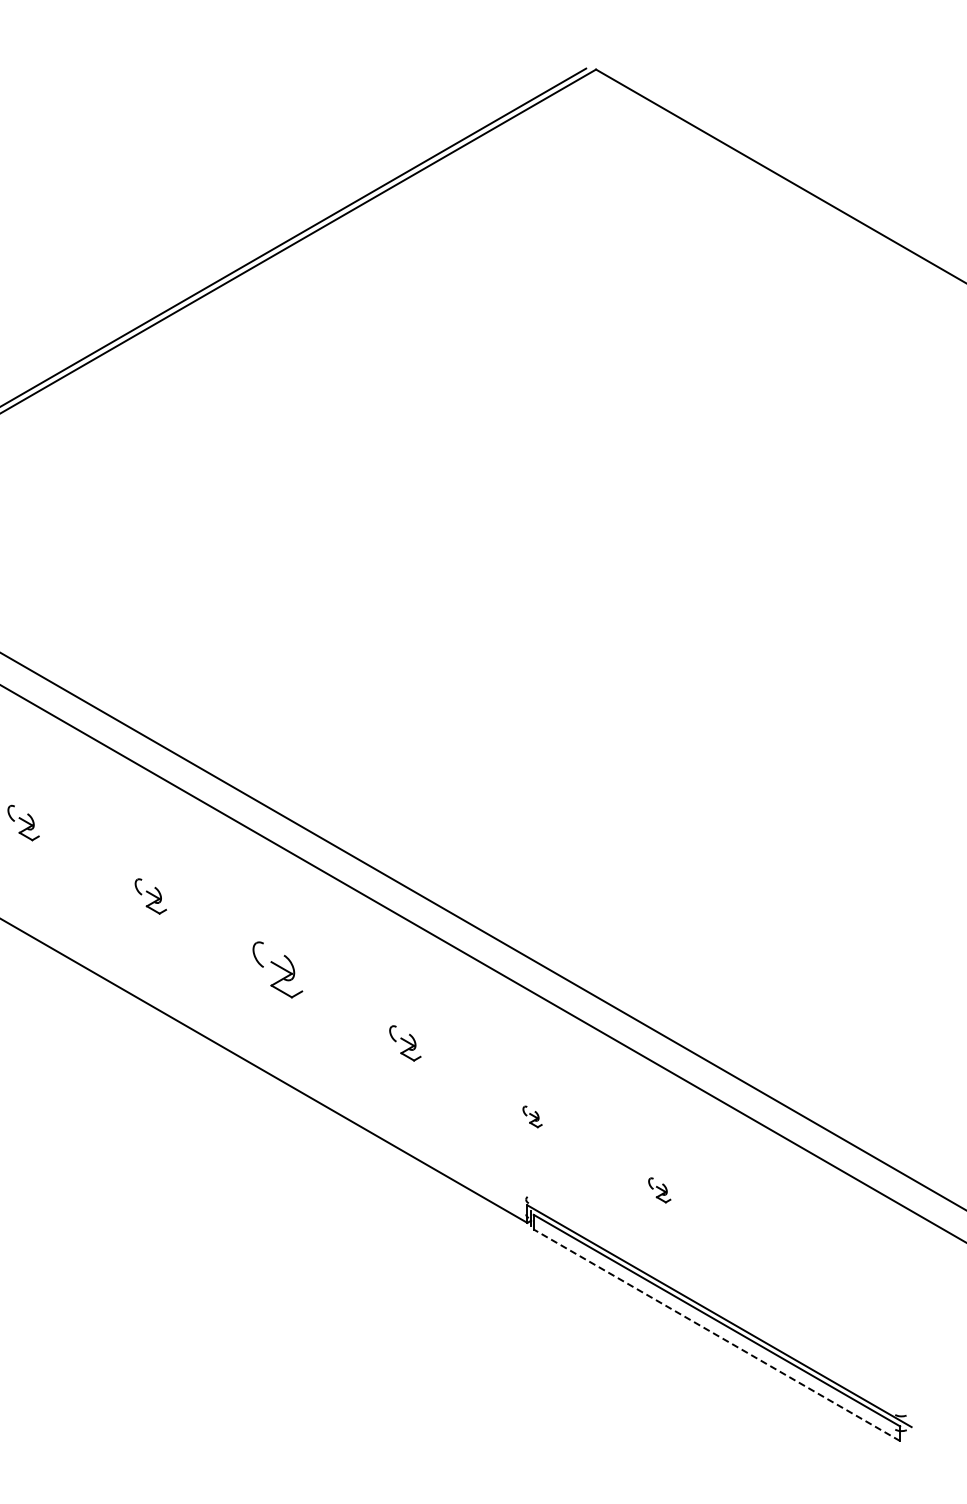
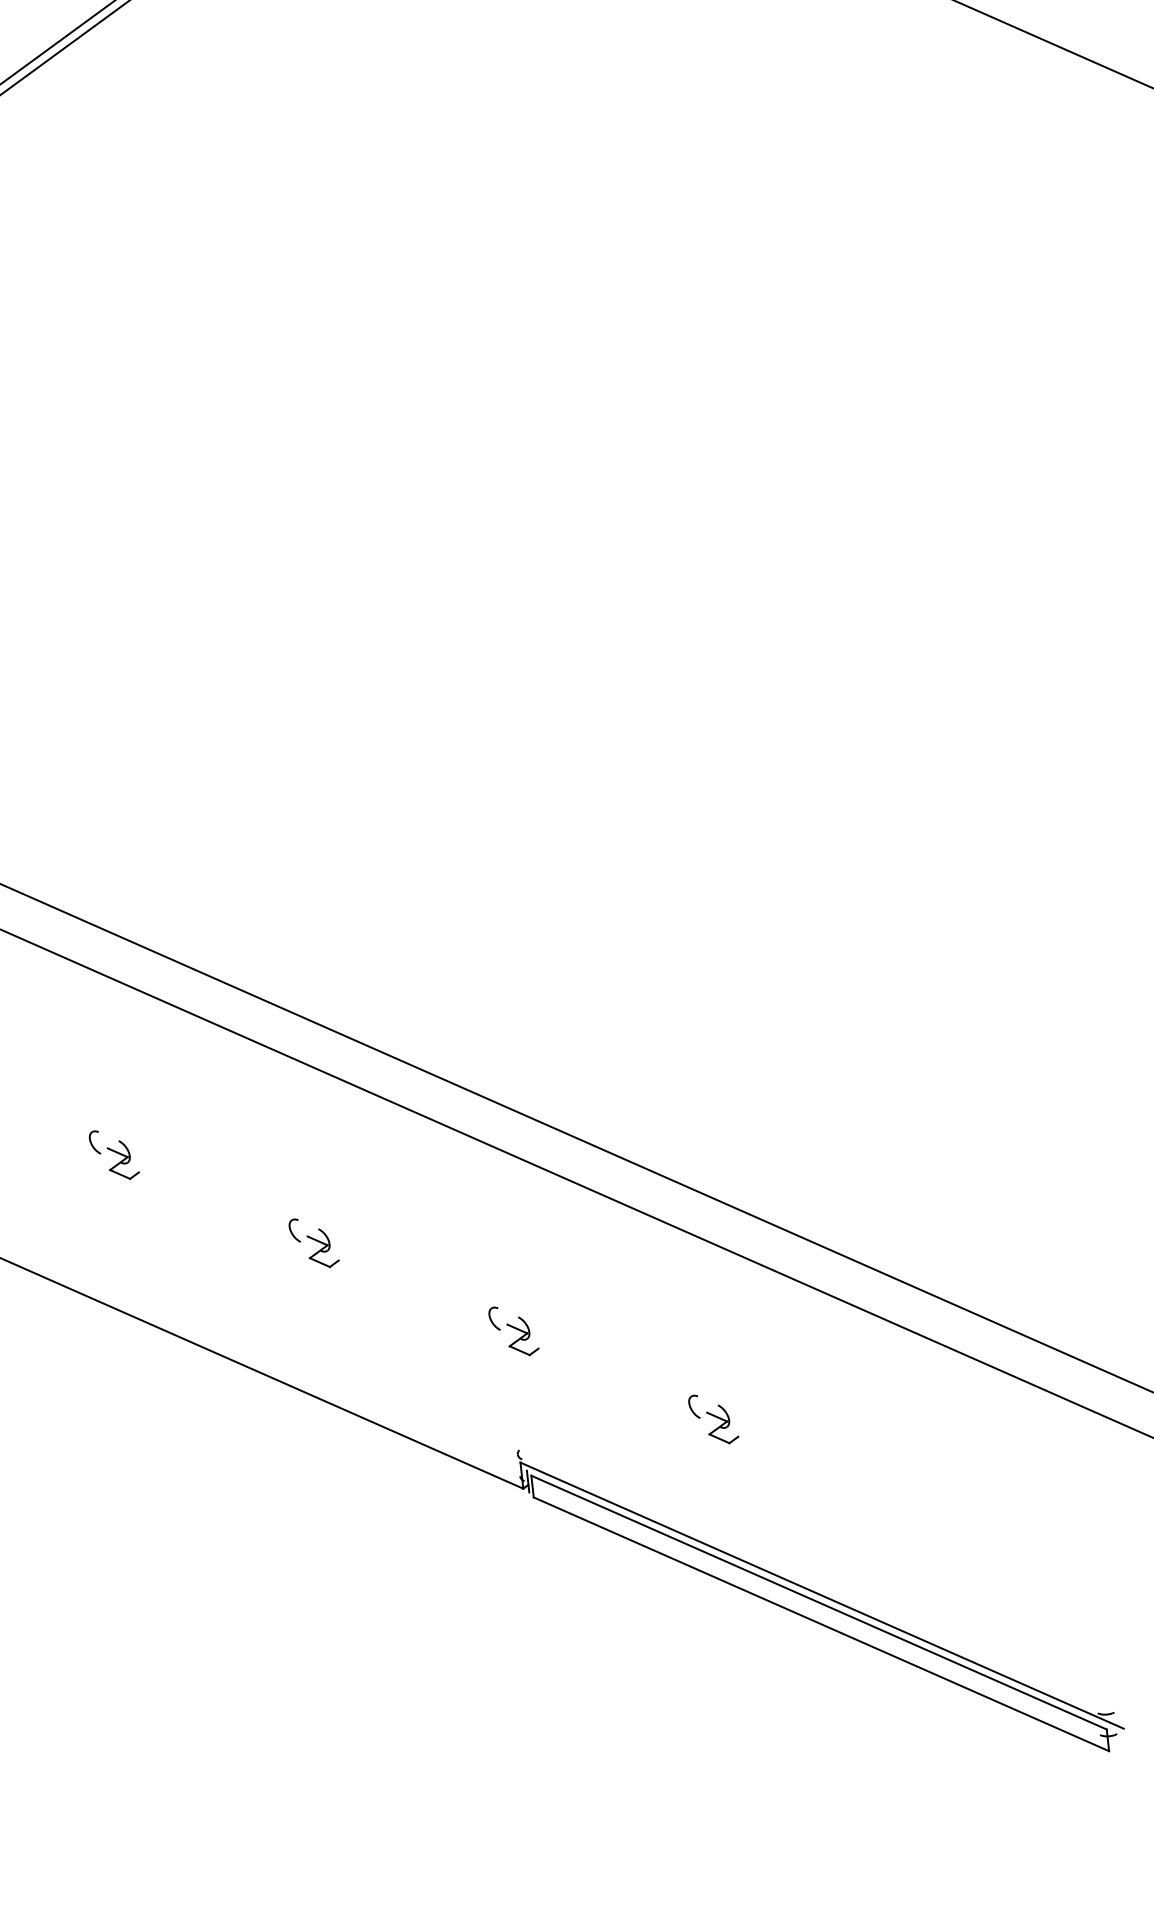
part: (278, 969) -> (114, 1154), size x0.62
part: (532, 1116) -> (513, 1330), size x1.67
part: (659, 1190) -> (713, 1419), size x1.43
line: (716, 1335) -> (820, 1624), dashed -> solid

